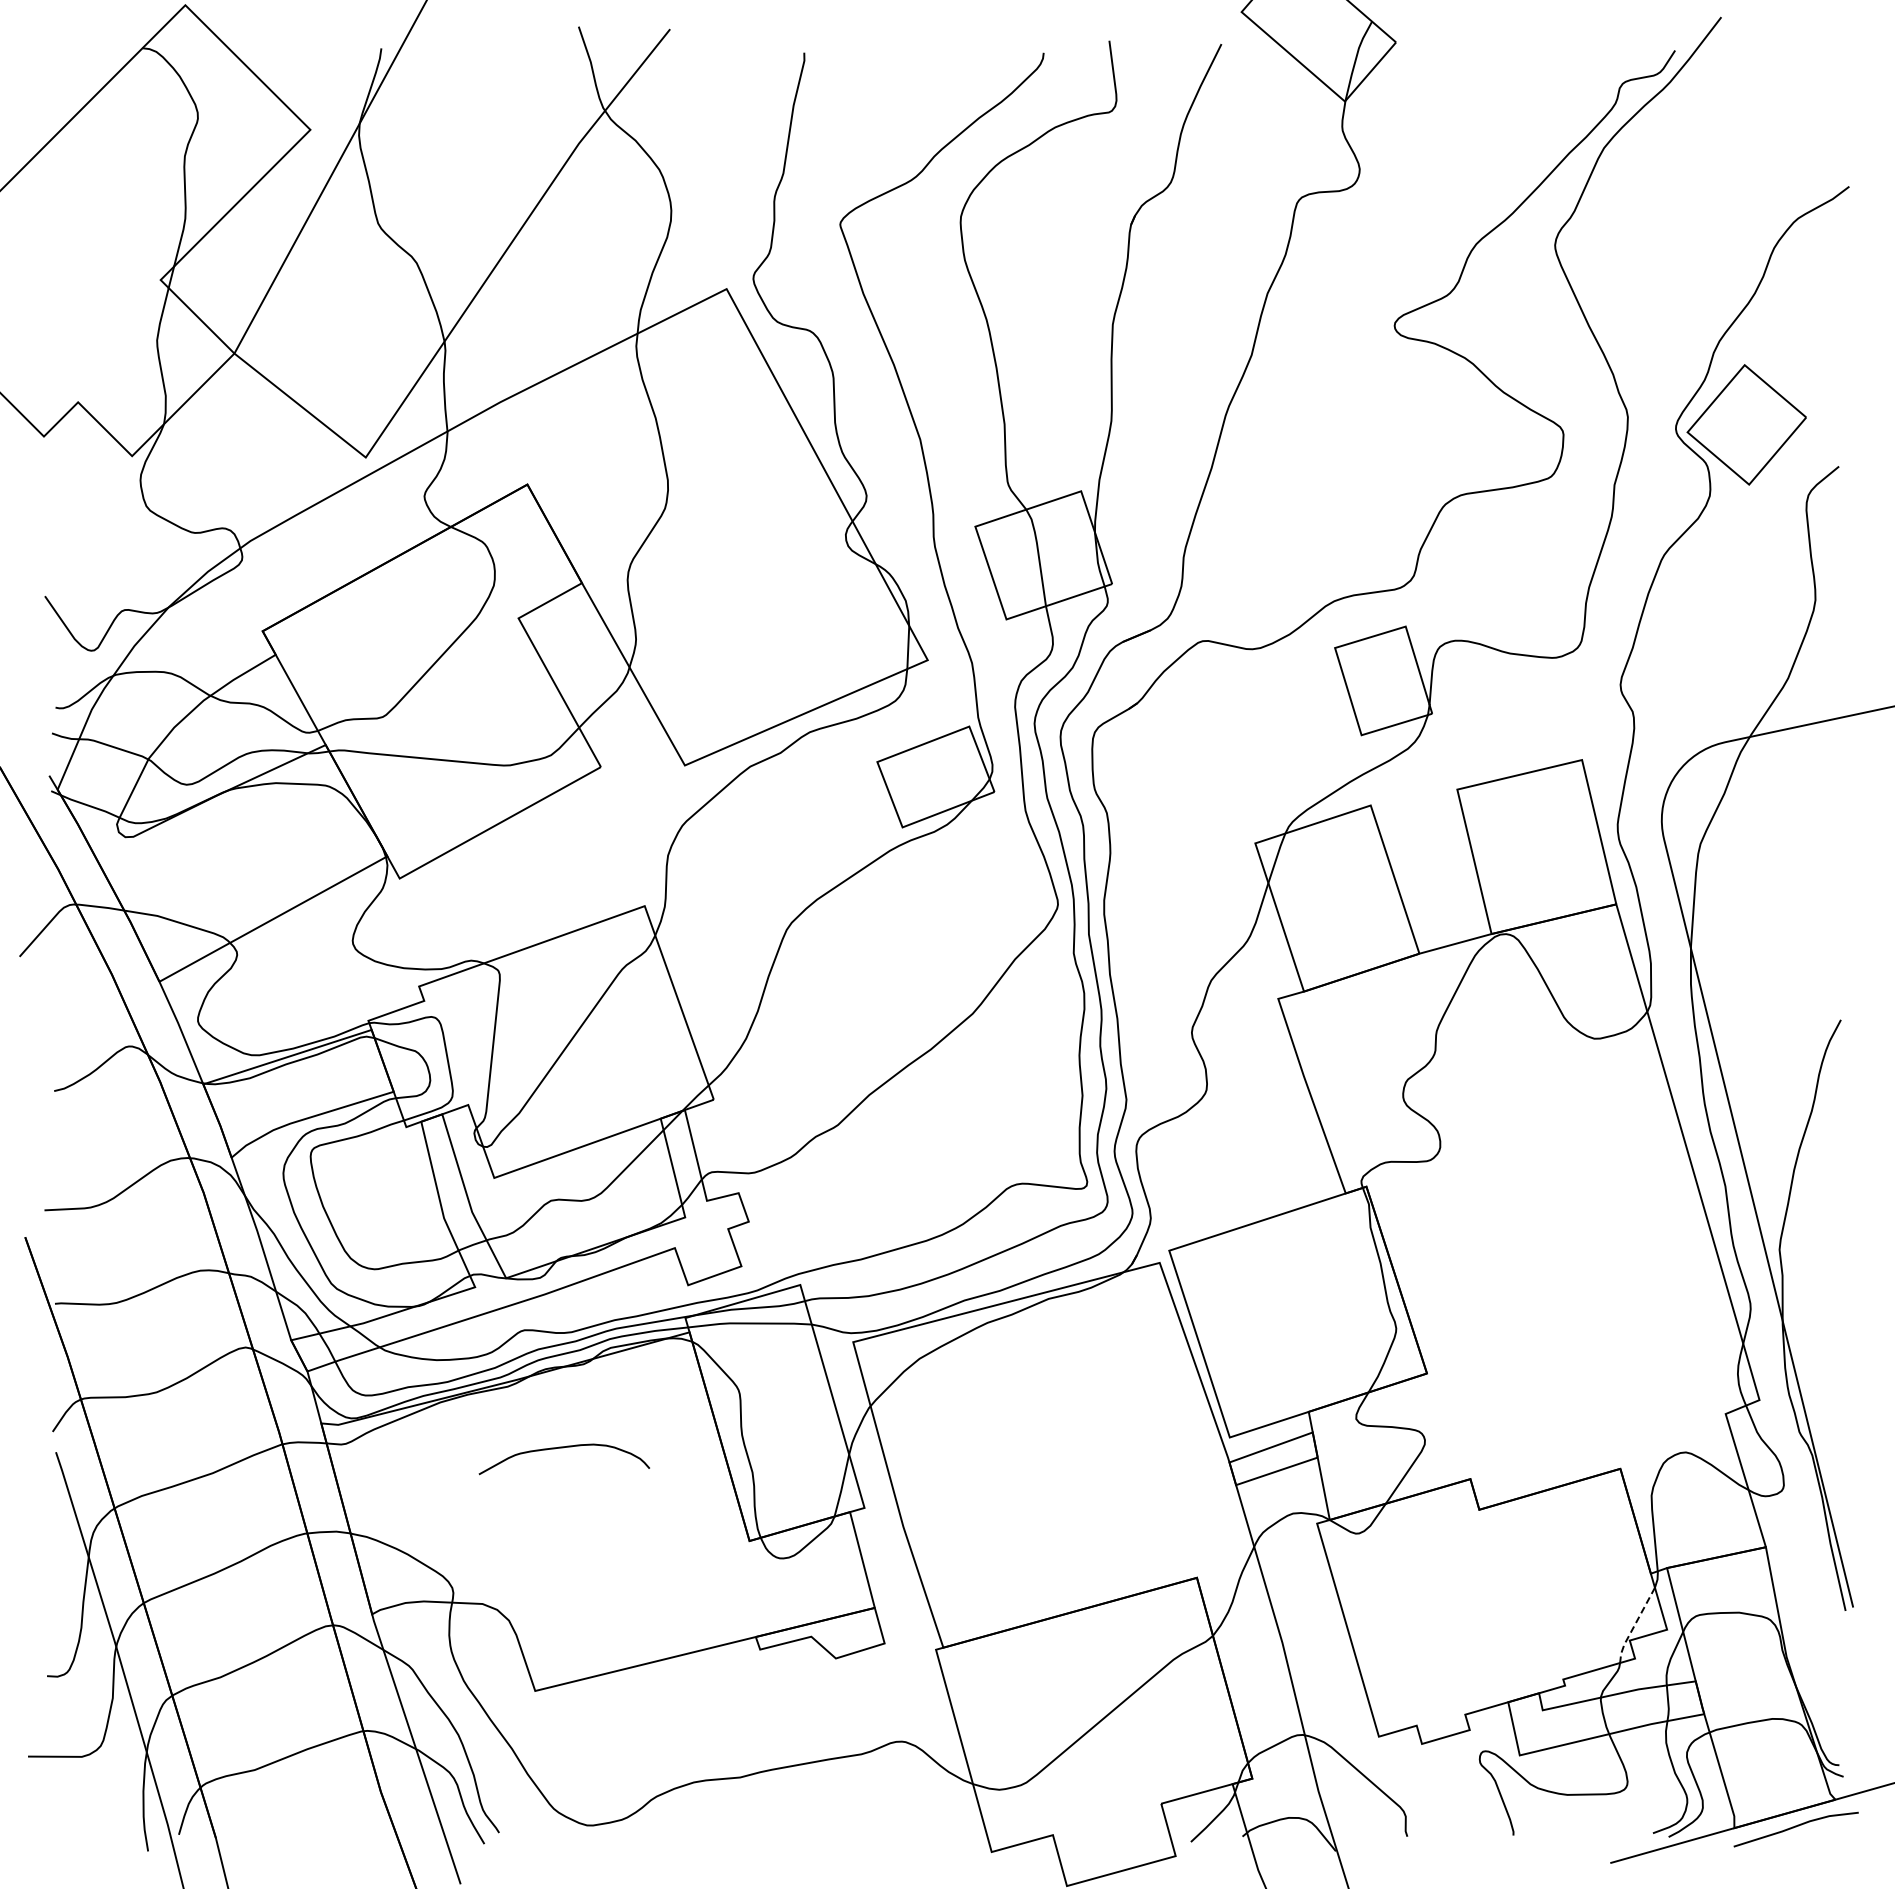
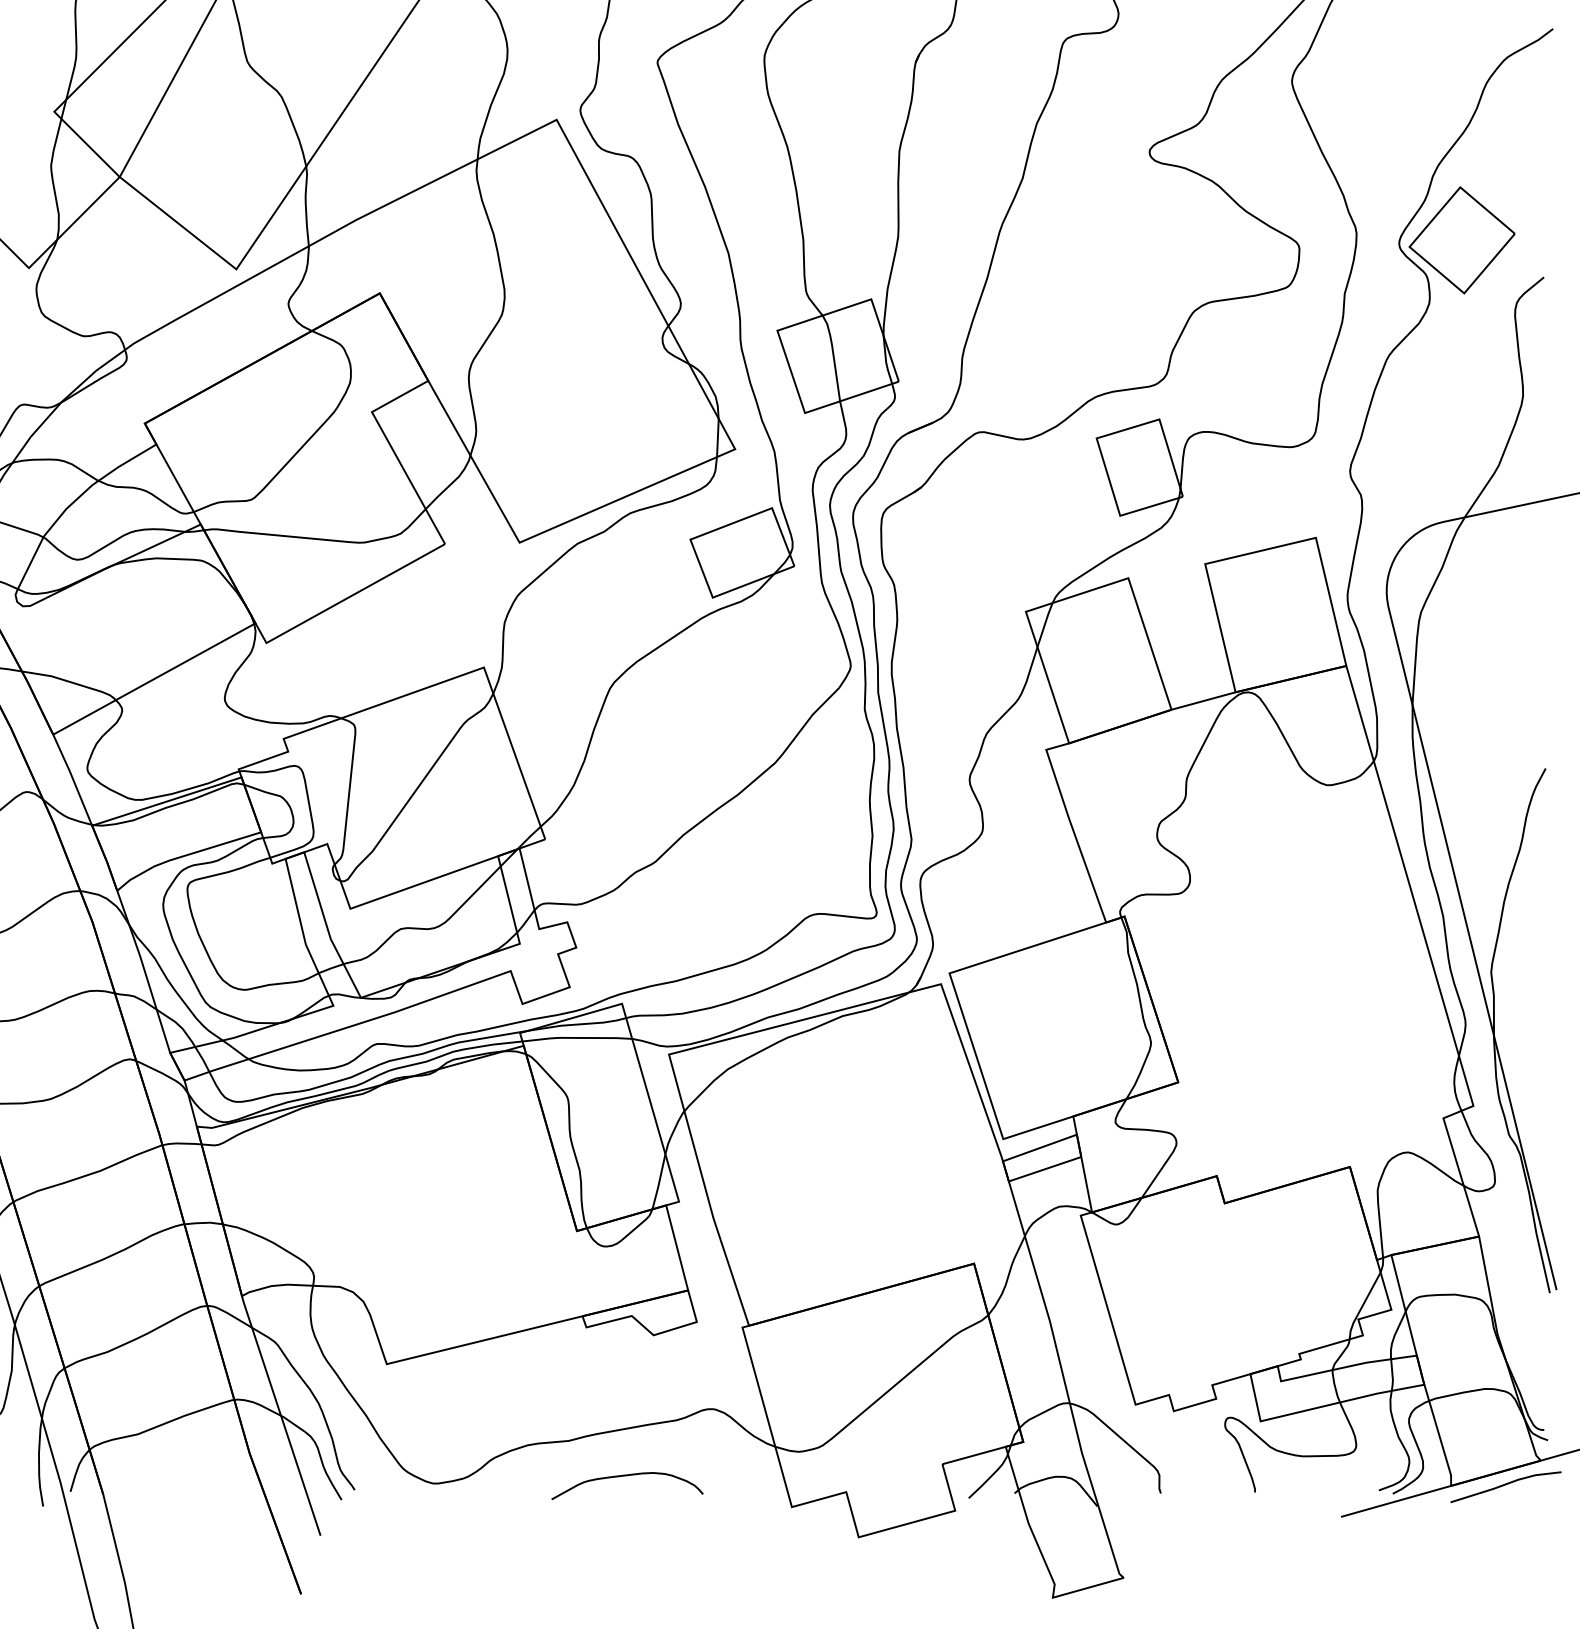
curve: (563, 1448) -> (626, 1476), moved
line: (1634, 1626) -> (1362, 1306), dashed -> solid

